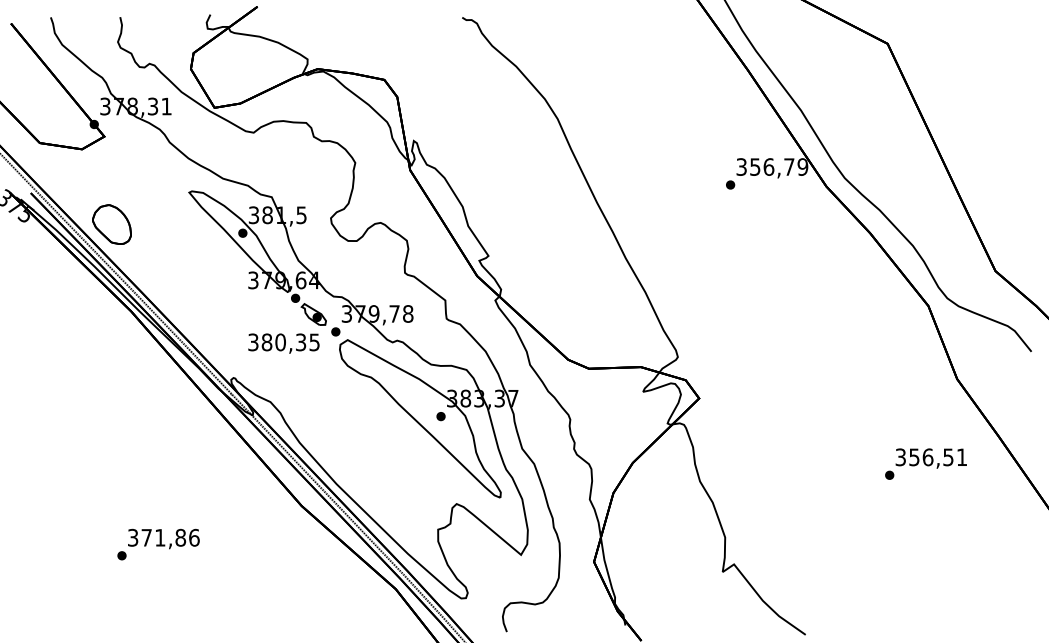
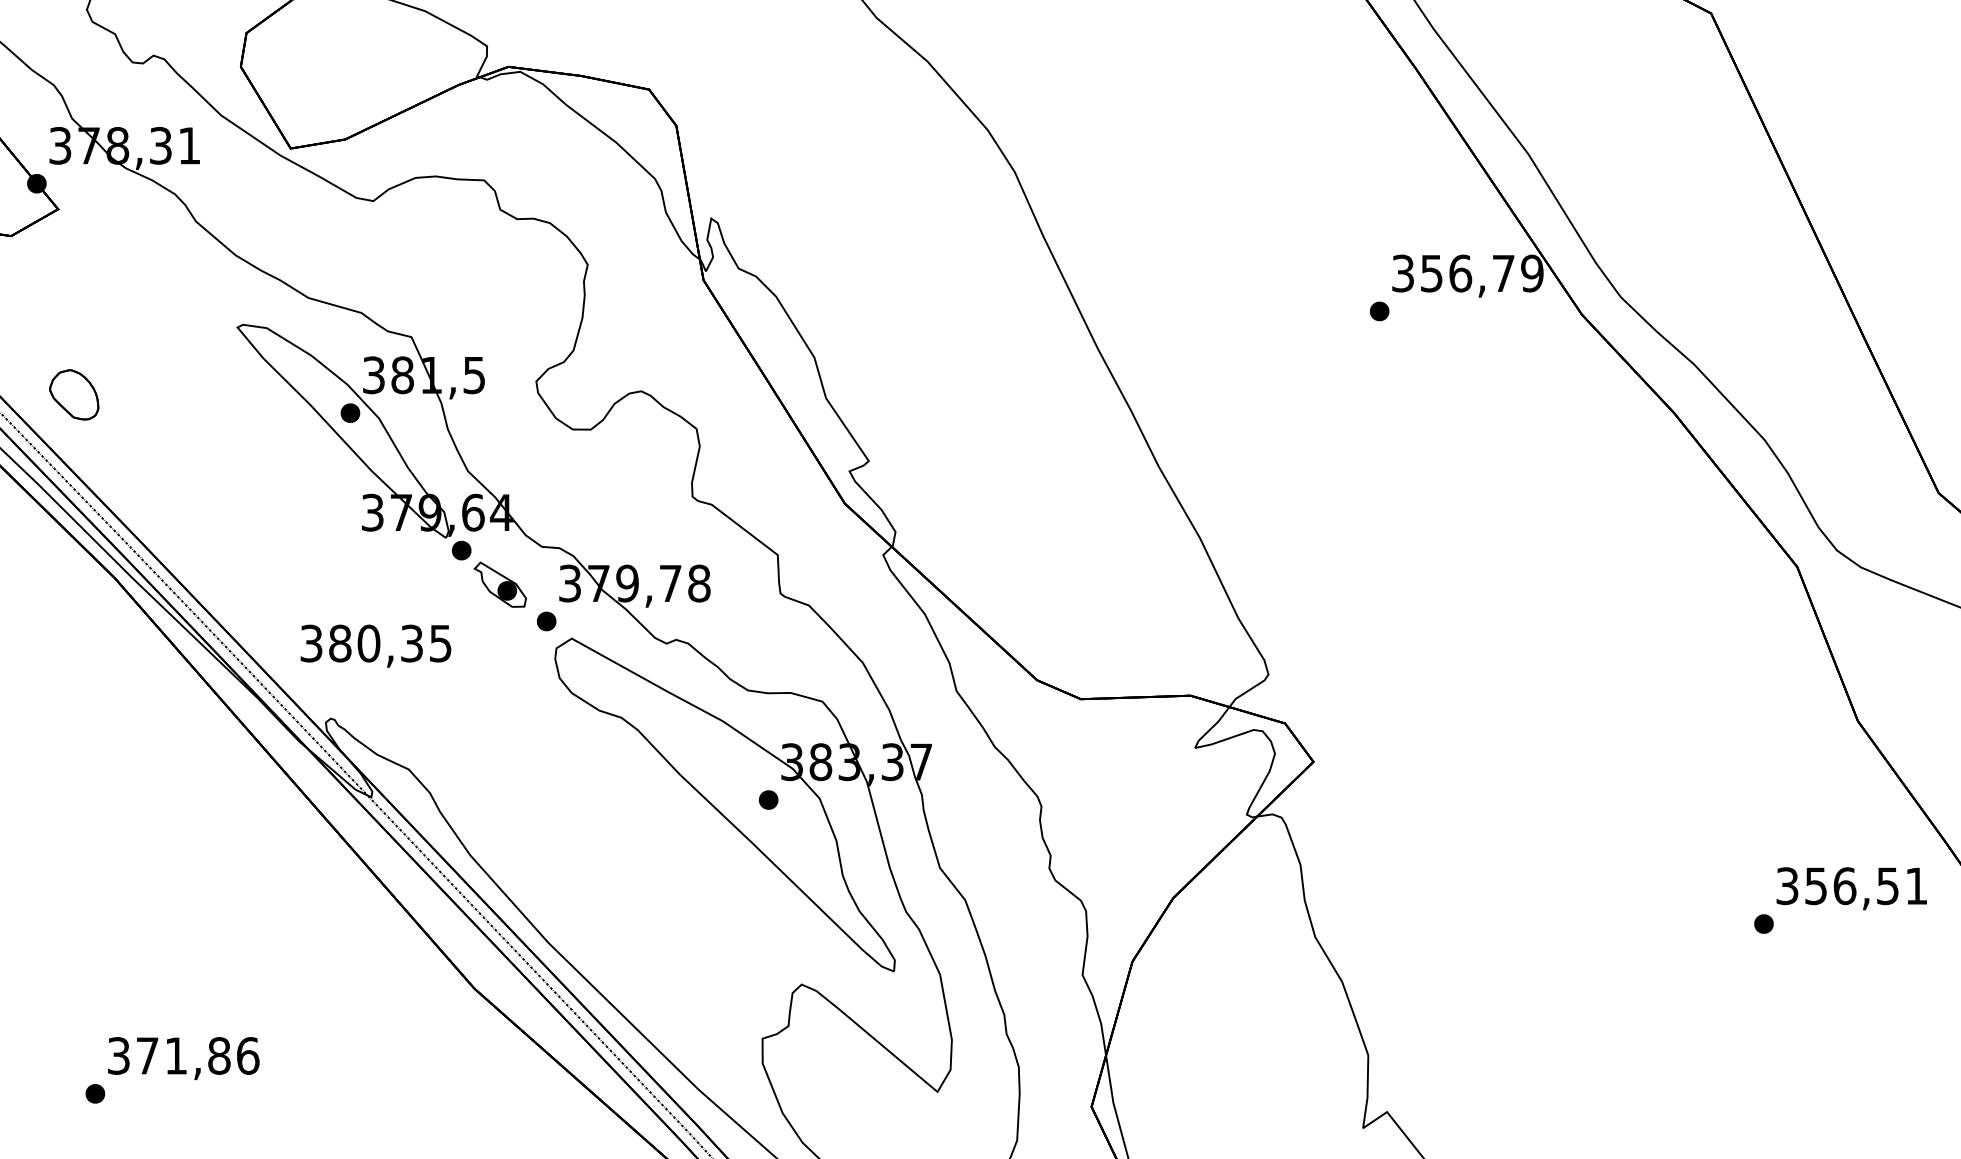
part: (111, 224) -> (73, 394), size x0.6
text: (283, 343) -> (374, 645), moved
text: (925, 463) -> (1839, 899), moved

